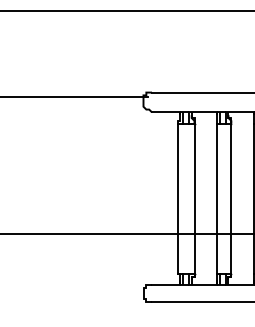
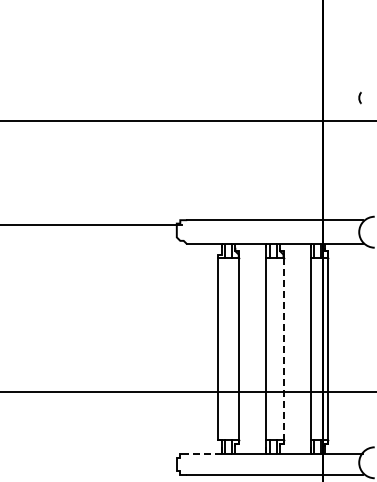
line: (231, 199) -> (283, 349), solid -> dashed
line: (165, 285) -> (203, 454), solid -> dashed

